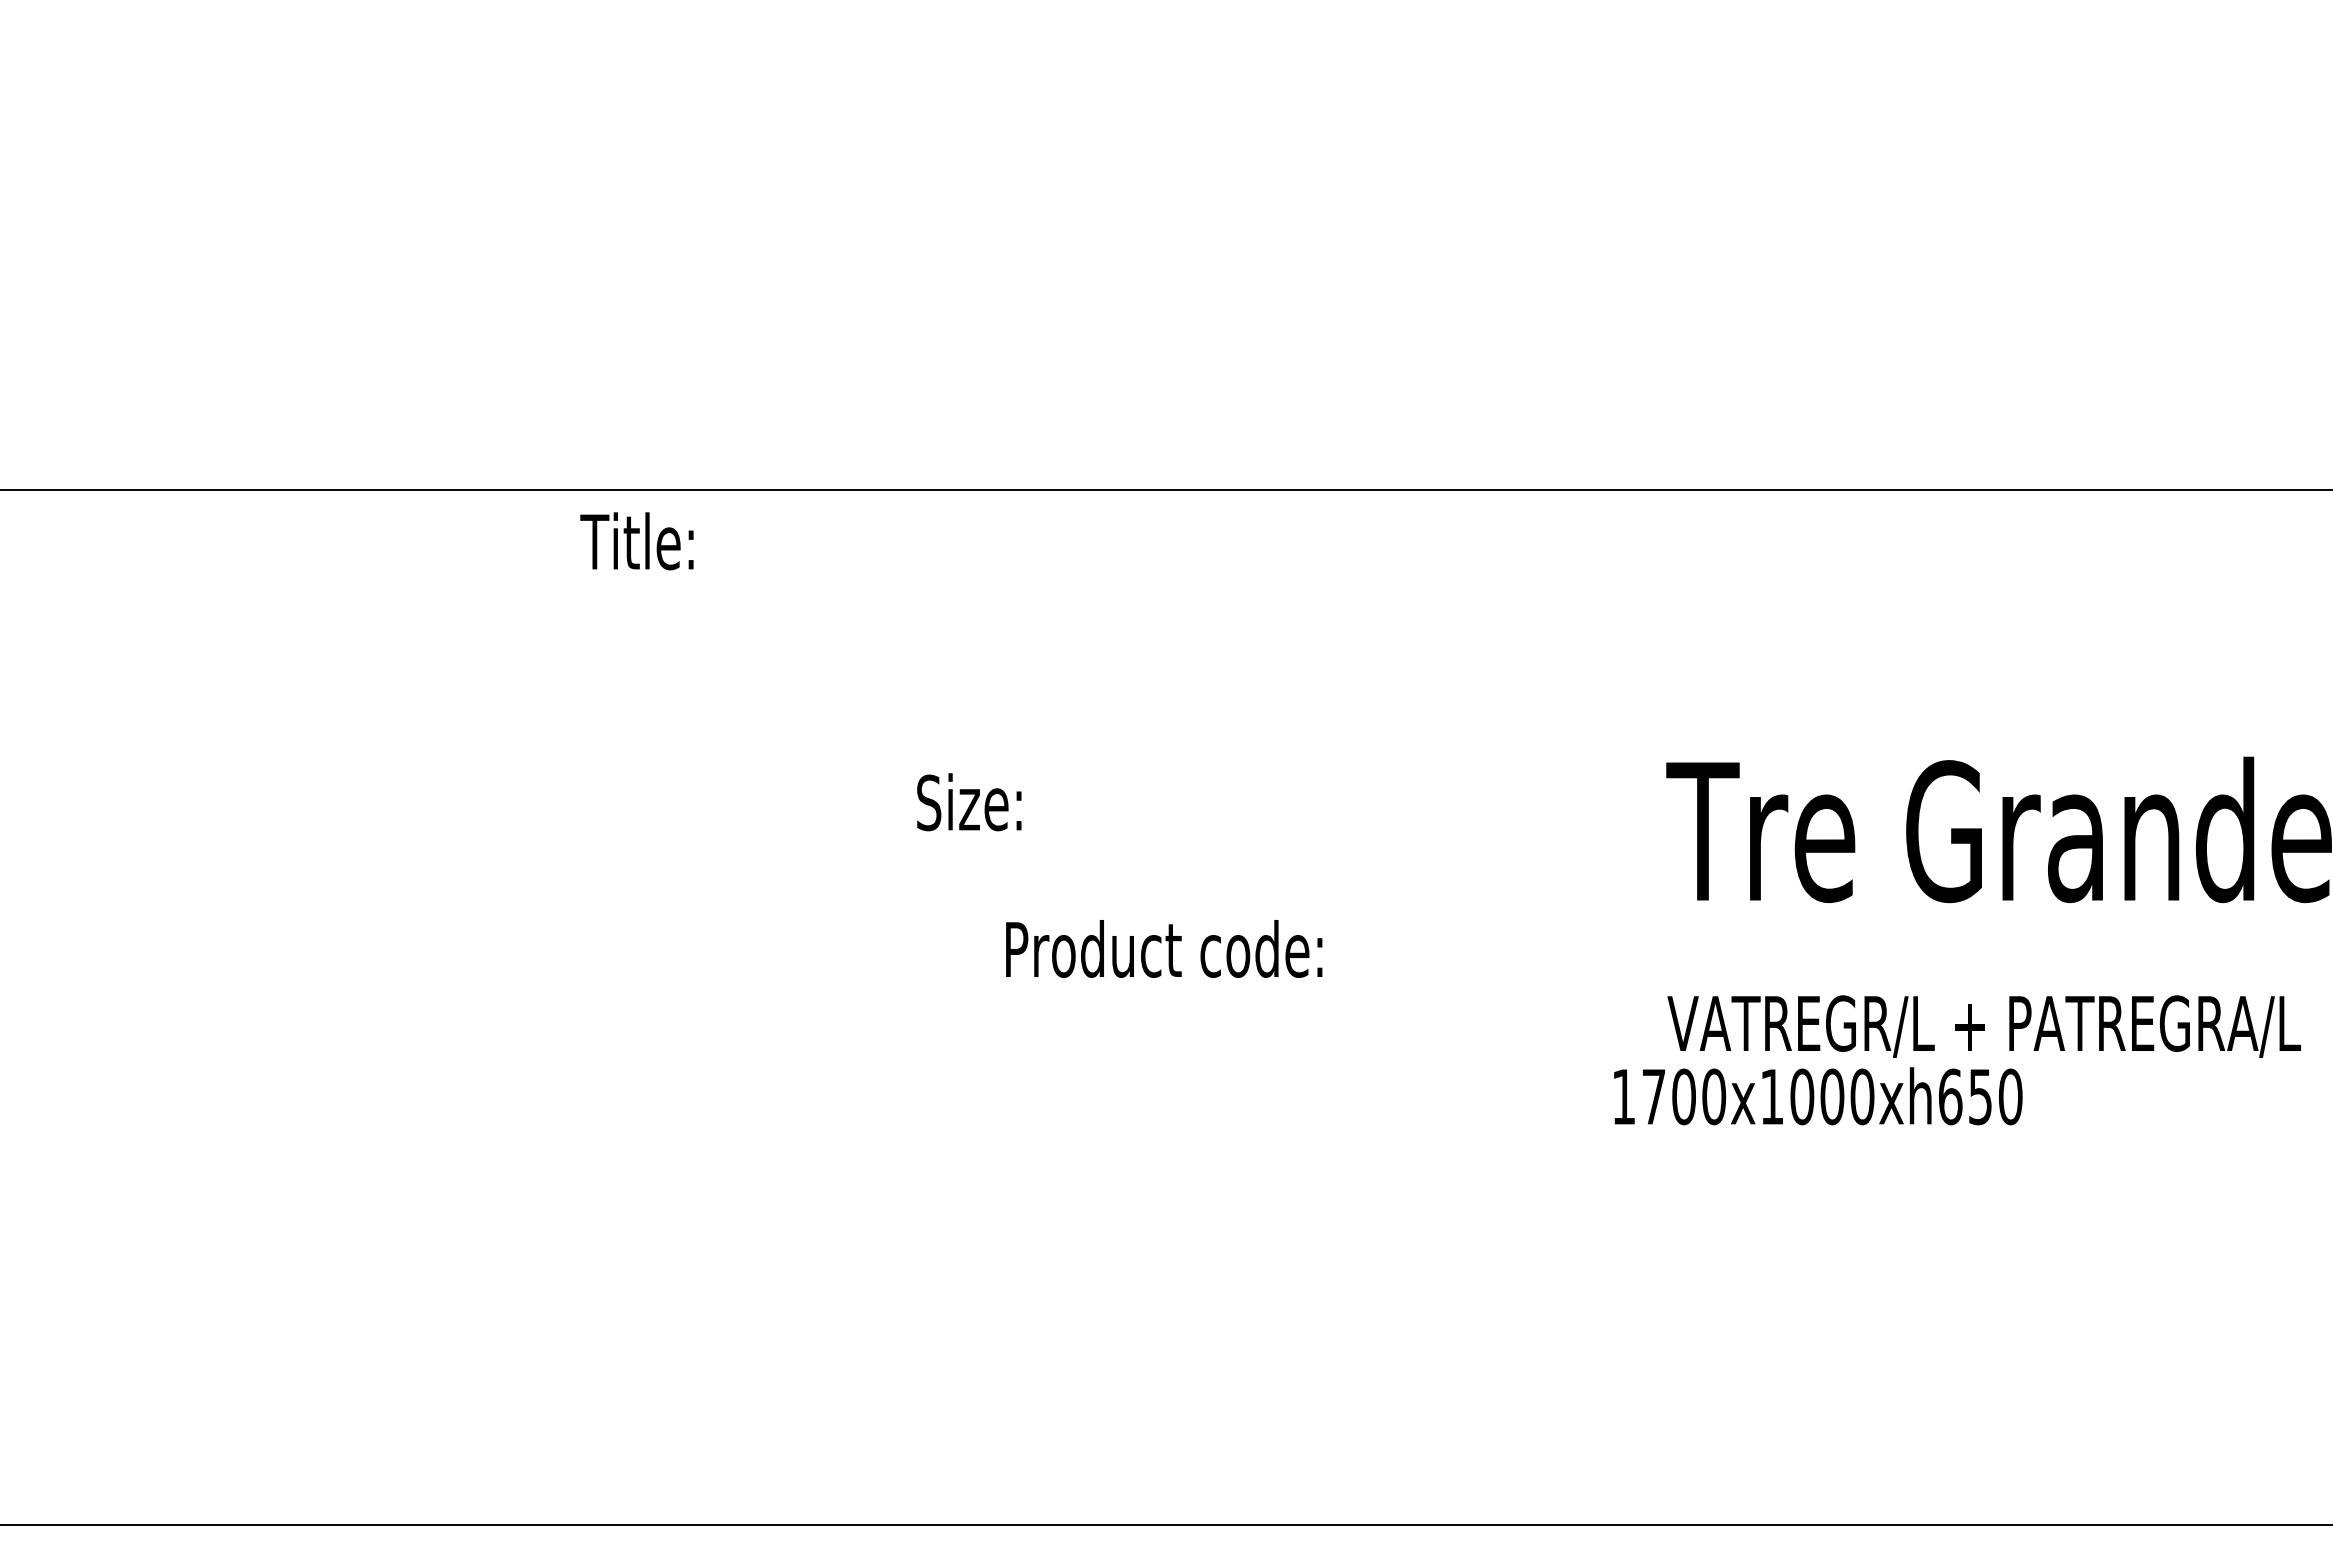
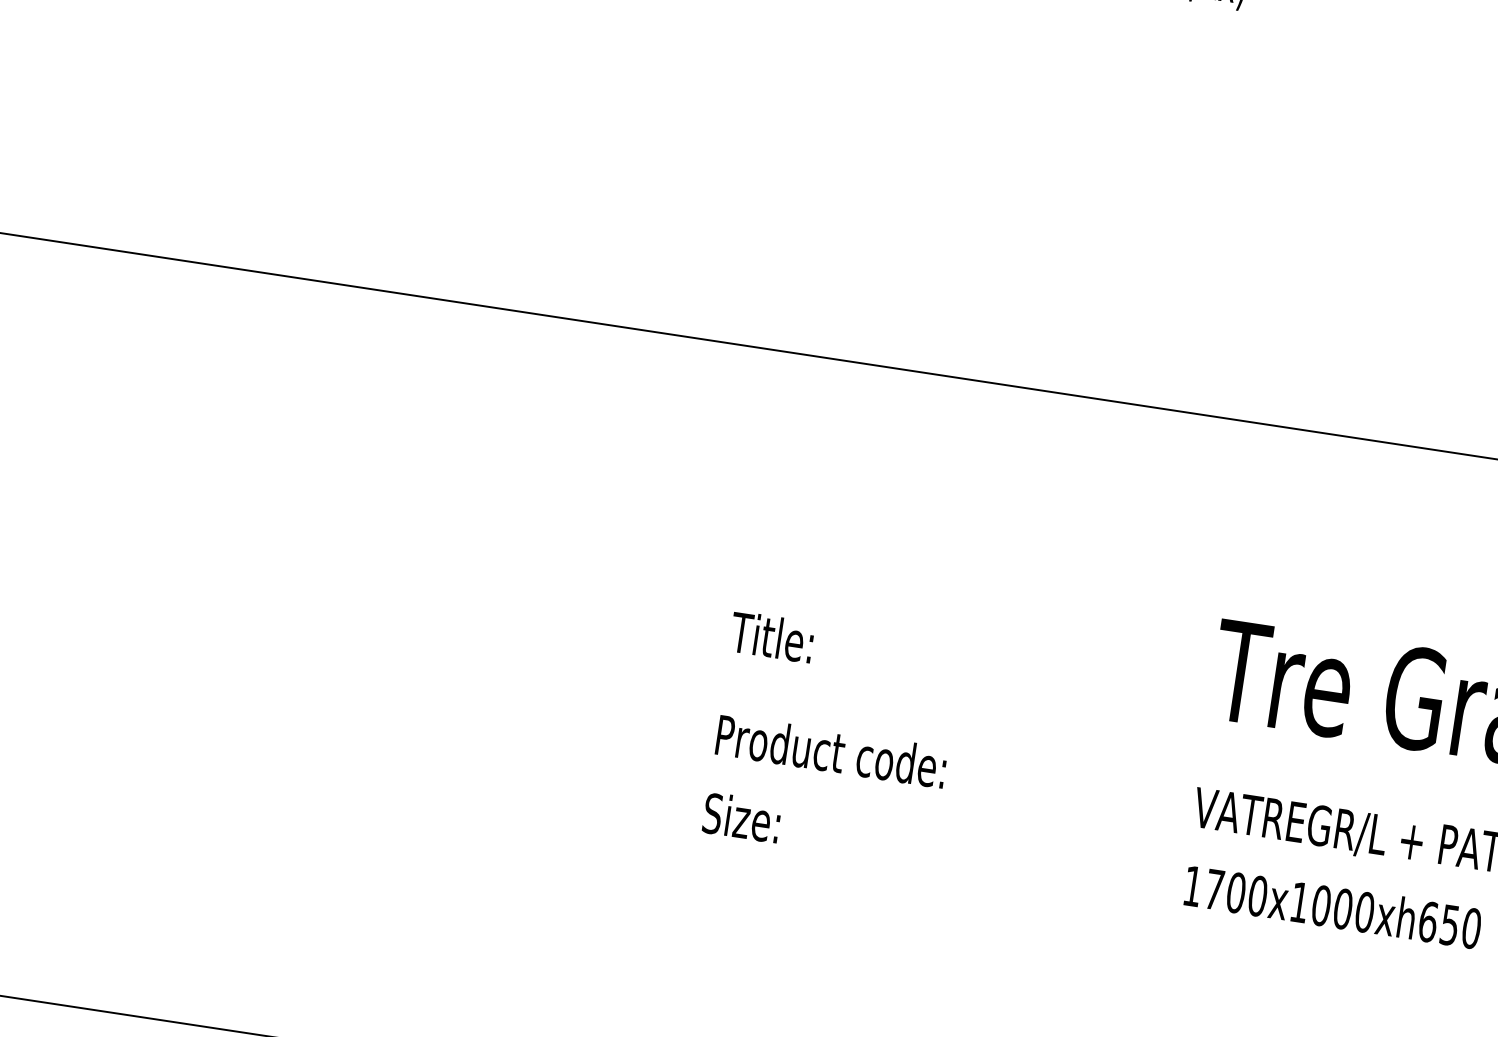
text: (636, 541) -> (771, 637), moved
text: (969, 802) -> (742, 817), moved
text: (1164, 948) -> (831, 751), moved
text: (1818, 1096) -> (1333, 907), moved

